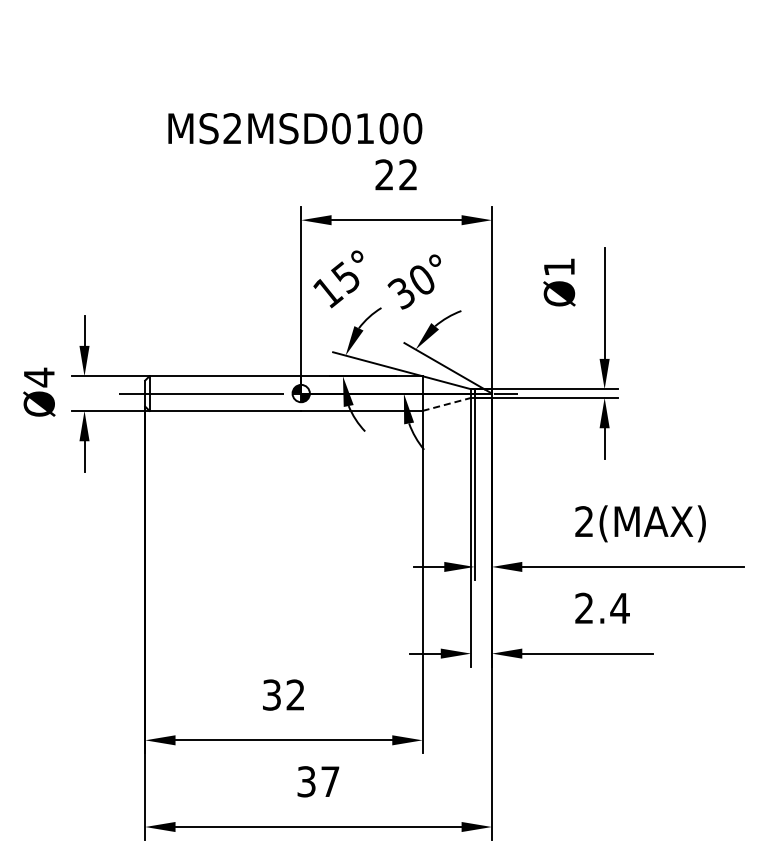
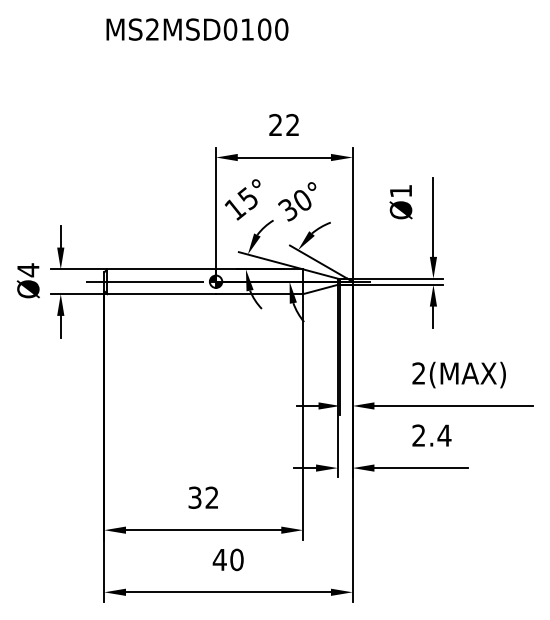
text: (295, 128) -> (197, 29), moved
line: (447, 404) -> (320, 289), dashed -> solid
text: (317, 781) -> (227, 559), 37 -> 40

